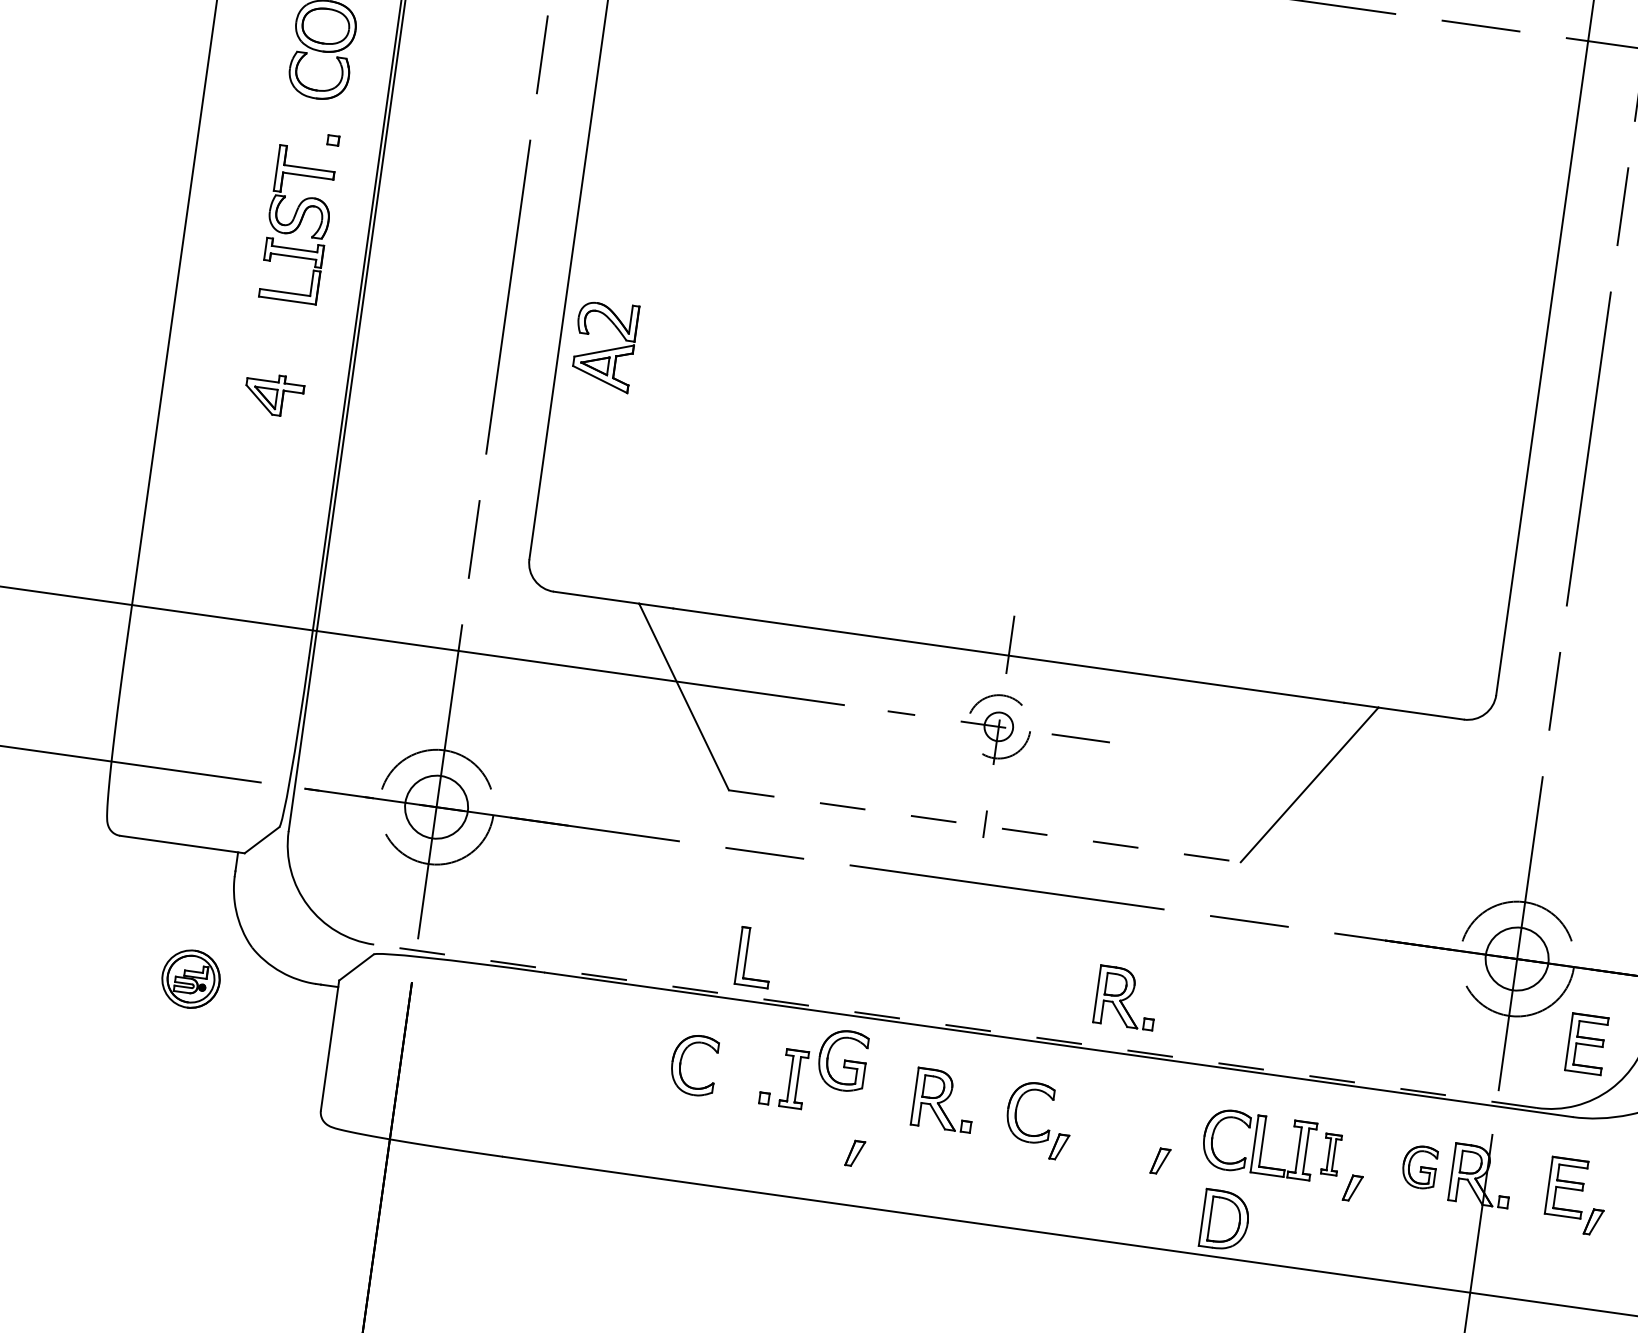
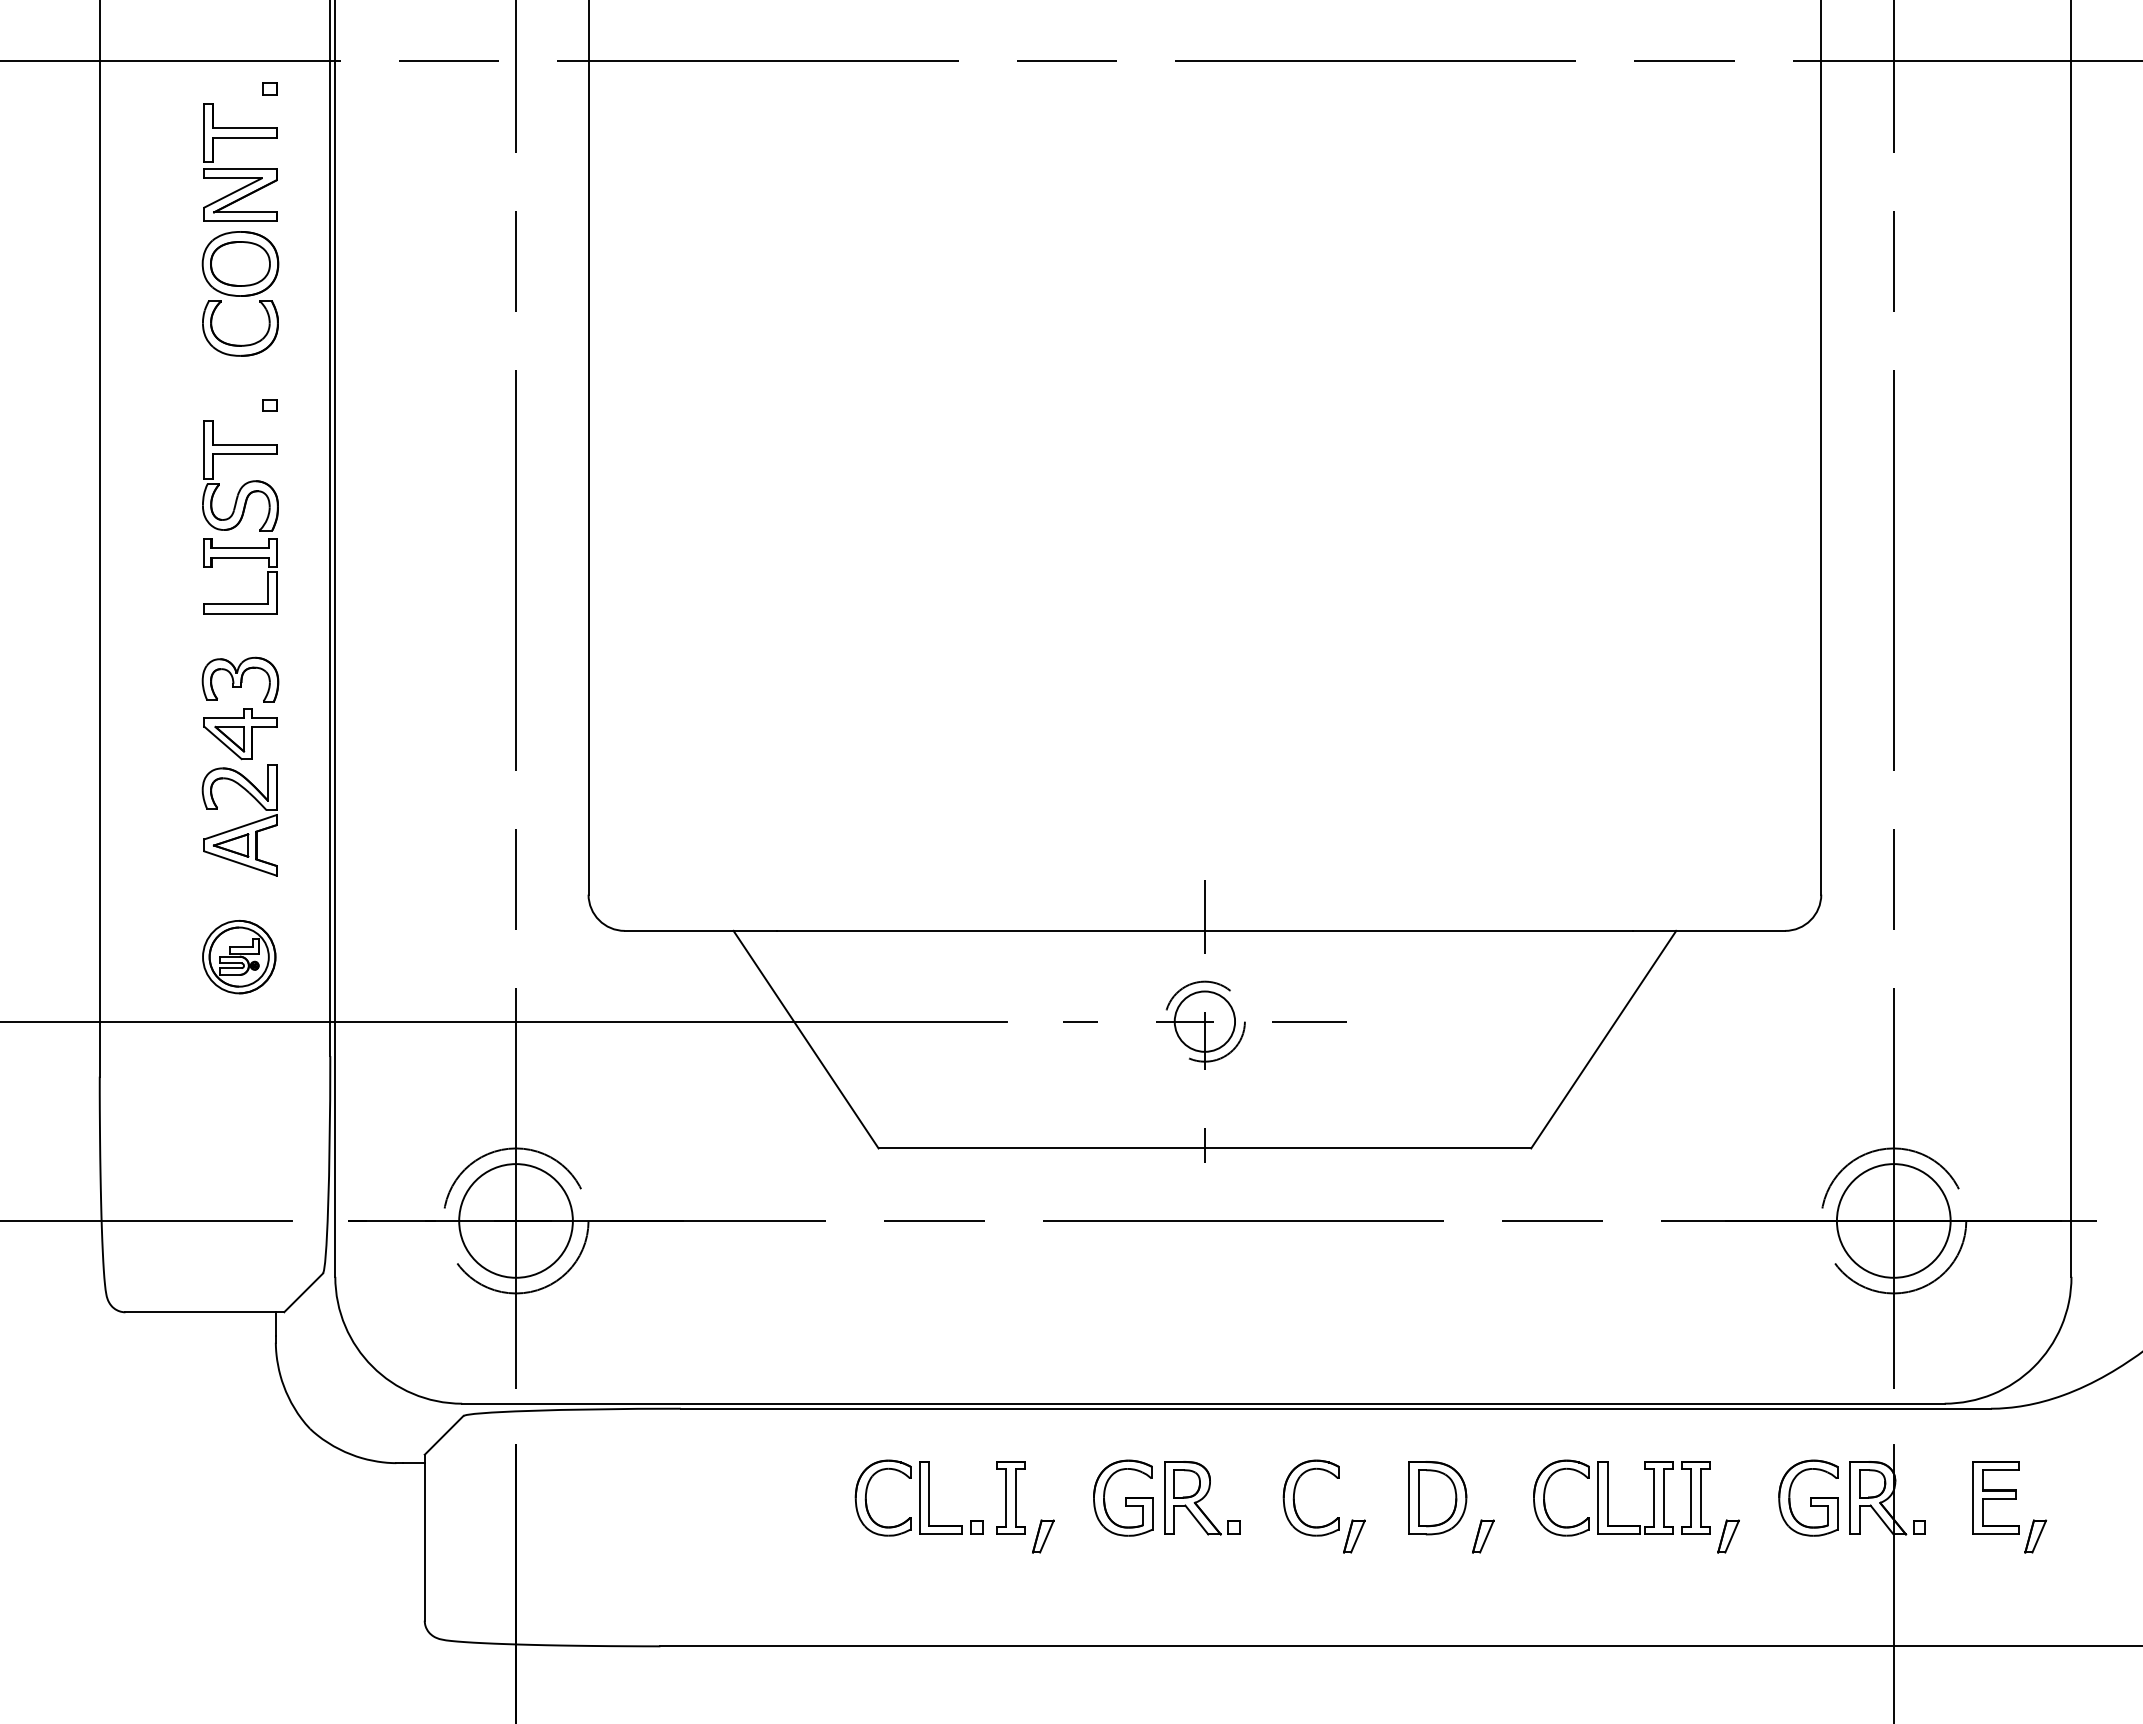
part: (604, 345) -> (239, 820), moved
part: (280, 352) -> (240, 679), added
circle: (998, 726) -> (1204, 1021), size x1.67
circle: (436, 806) -> (515, 1220), size x1.43
line: (985, 826) -> (1205, 1148), dashed -> solid
part: (746, 955) -> (929, 1497), moved
circle: (1516, 958) -> (1893, 1220), size x1.43
part: (191, 978) -> (239, 956), moved
part: (1126, 998) -> (1412, 1338), removed
line: (954, 1026) -> (1202, 1403), dashed -> solid
part: (1586, 1043) -> (1995, 1314), removed
part: (842, 1059) -> (1123, 1497), moved
part: (855, 1153) -> (1043, 1536), moved
part: (1331, 1154) -> (1695, 1497), size x1.43
part: (1419, 1166) -> (1808, 1497), size x1.43
part: (1225, 1220) -> (1437, 1498), moved

